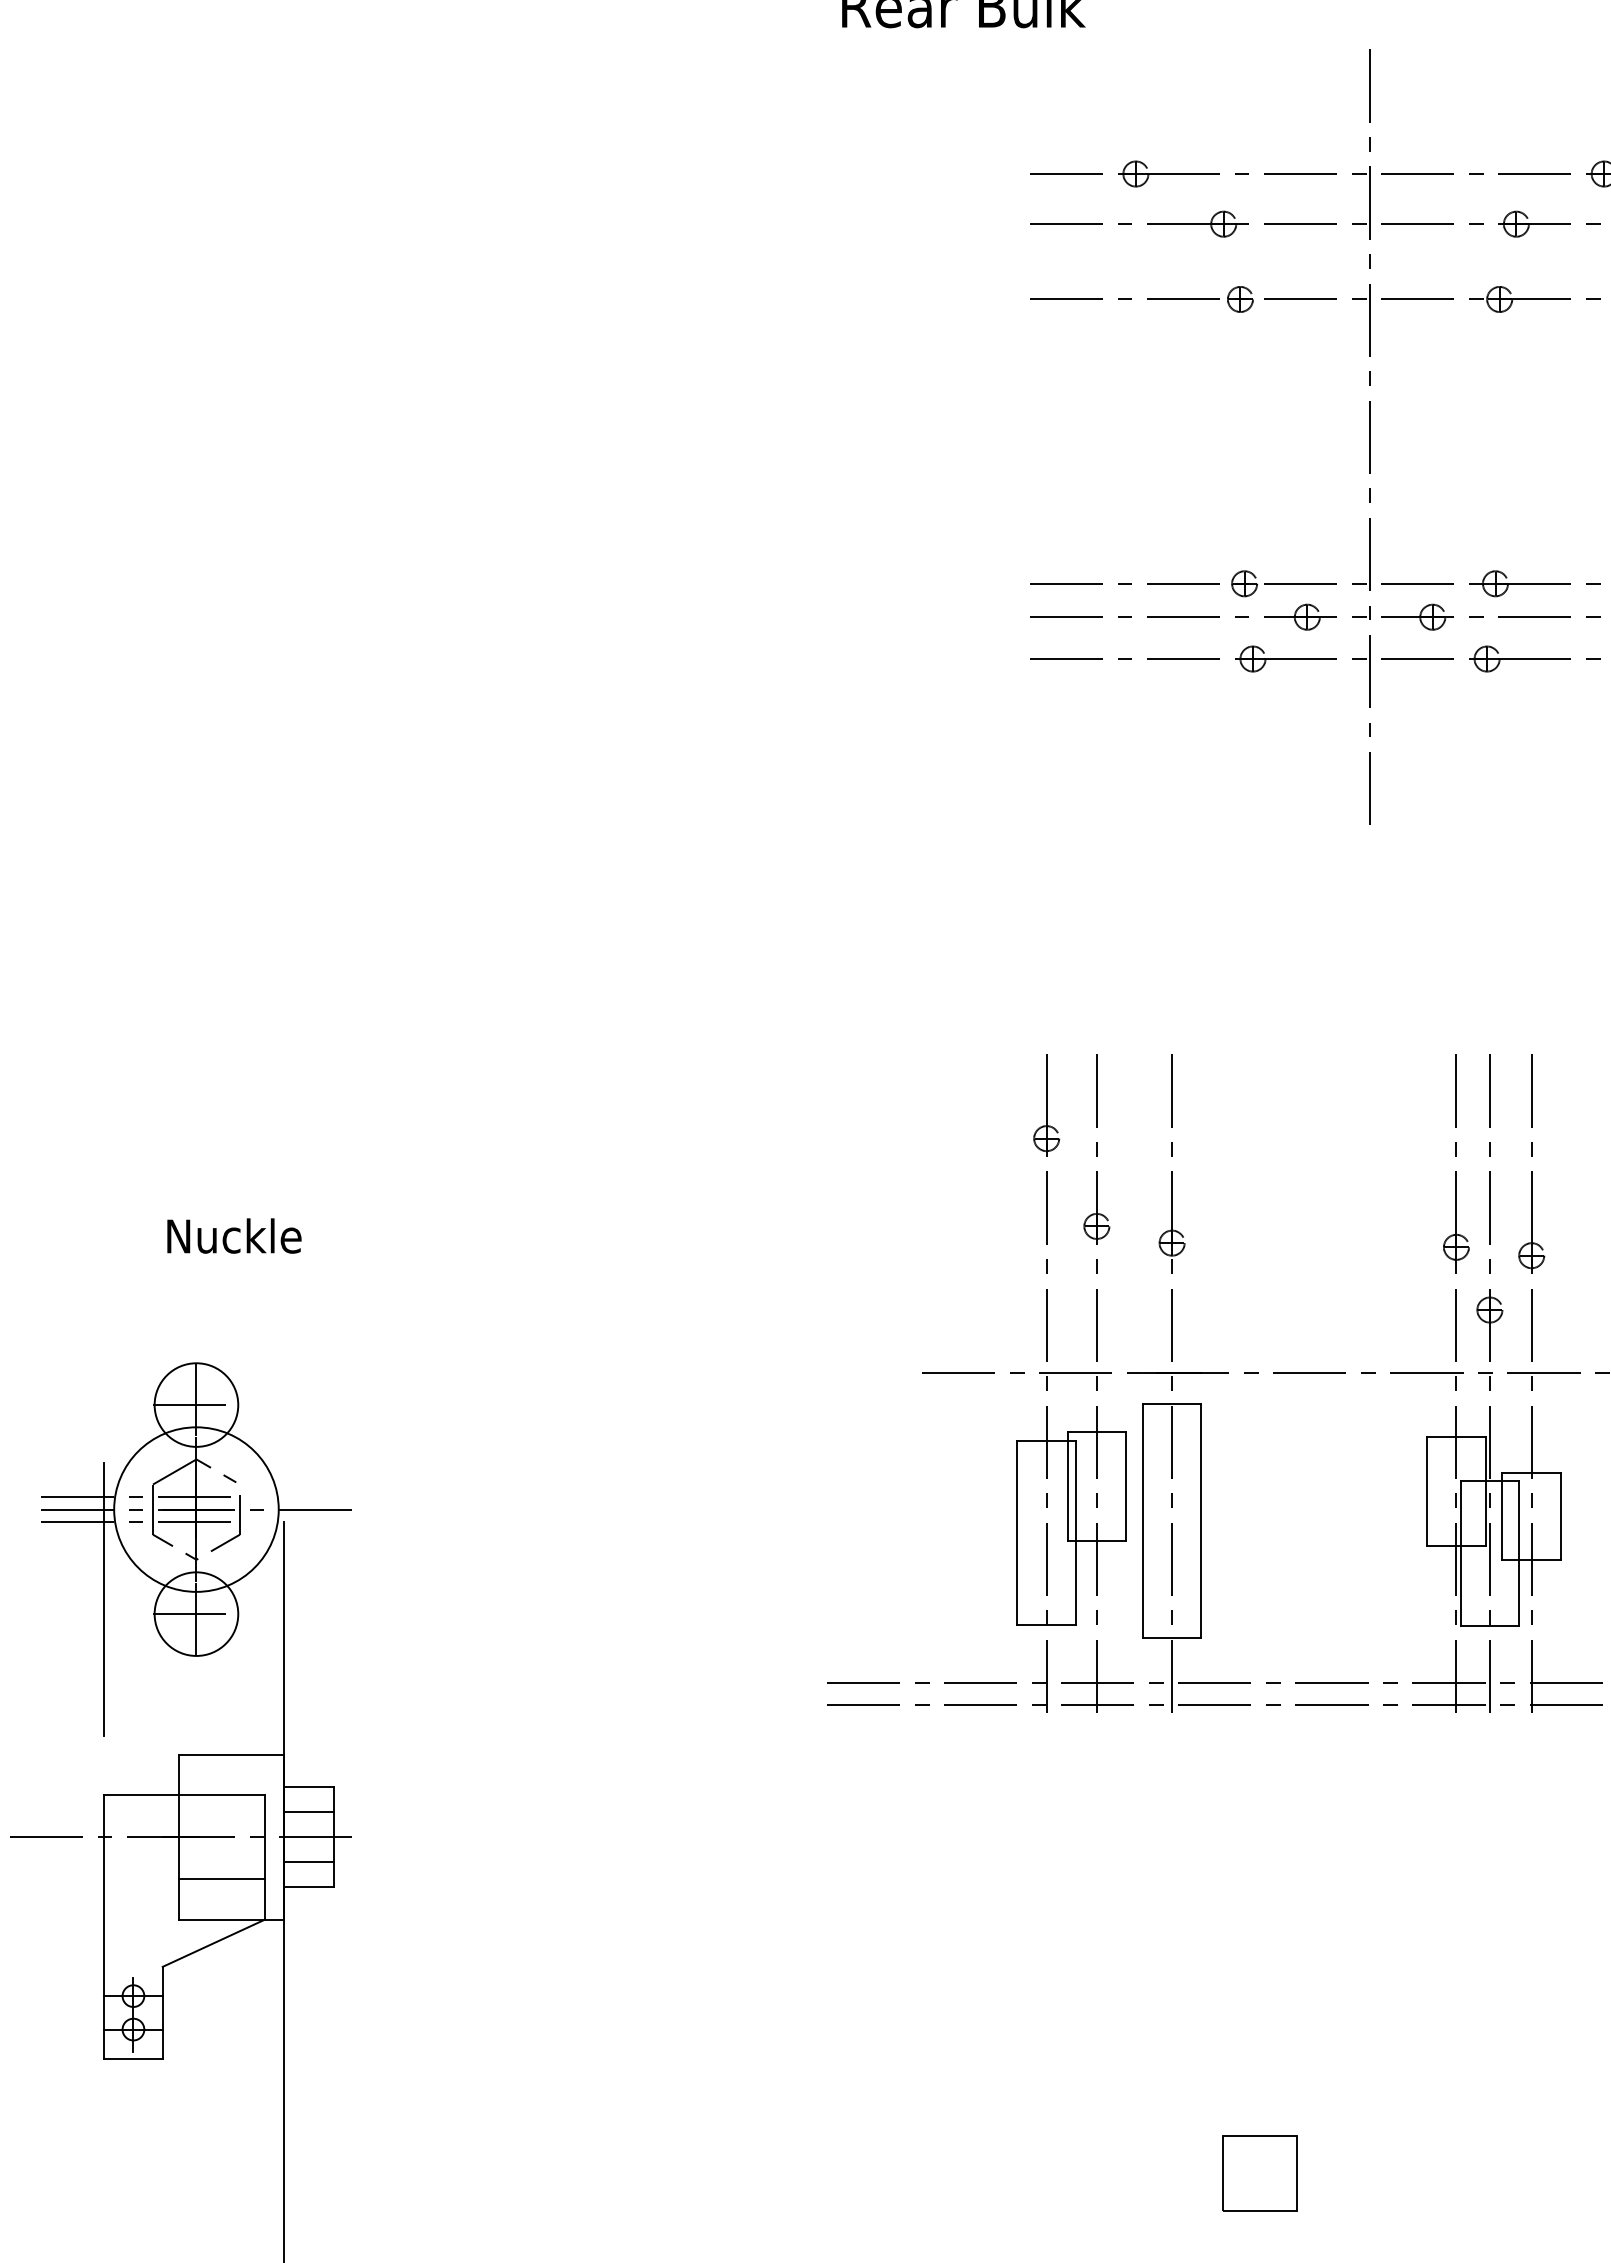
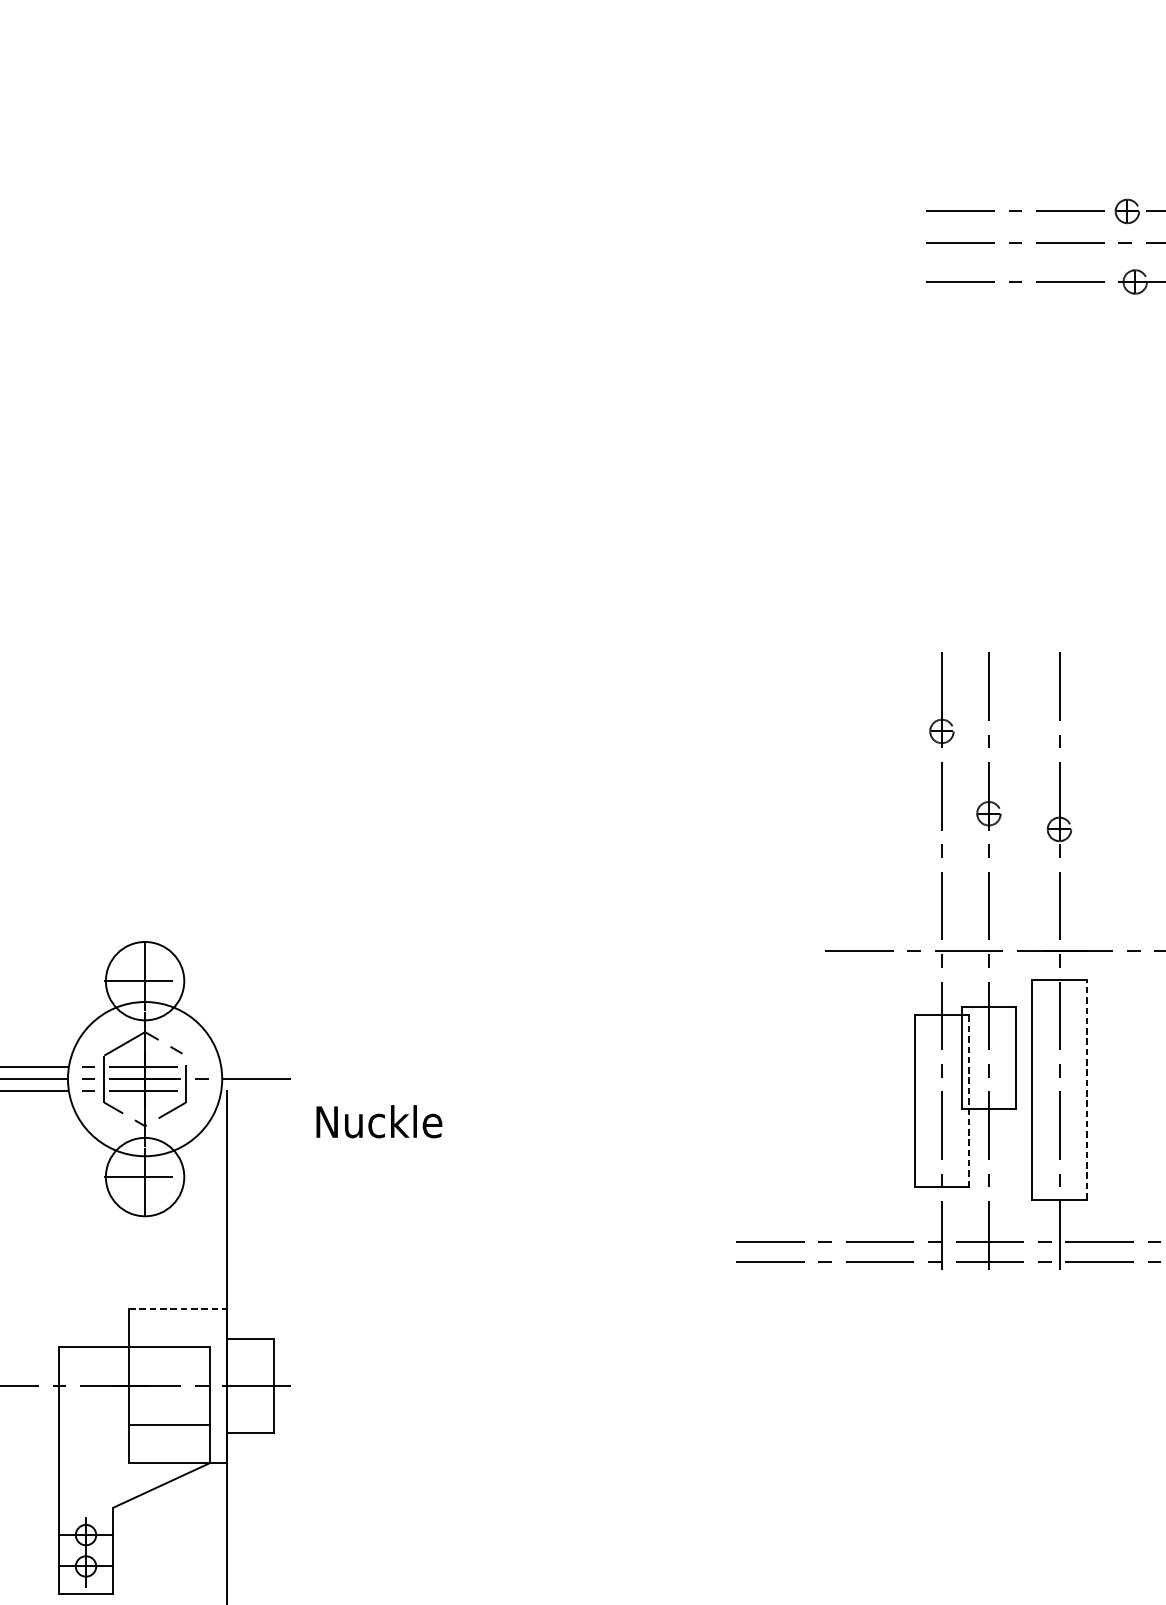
text: (234, 1235) -> (379, 1121), moved
line: (1201, 1520) -> (1087, 1089), solid -> dashed
line: (1075, 1532) -> (968, 1100), solid -> dashed
line: (104, 1599) -> (58, 1163), removed
line: (232, 1754) -> (178, 1308), solid -> dashed
line: (308, 1812) -> (250, 1363), removed
line: (308, 1862) -> (250, 1409), removed

